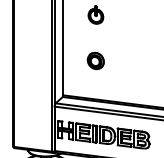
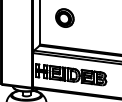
part: (95, 60) -> (64, 17), size x1.43

